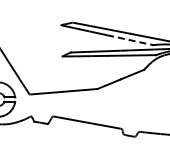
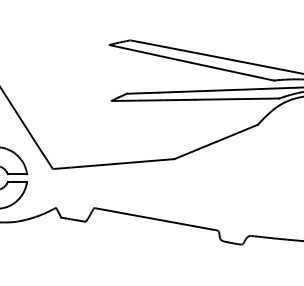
line: (130, 40) -> (233, 72), dashed -> solid

